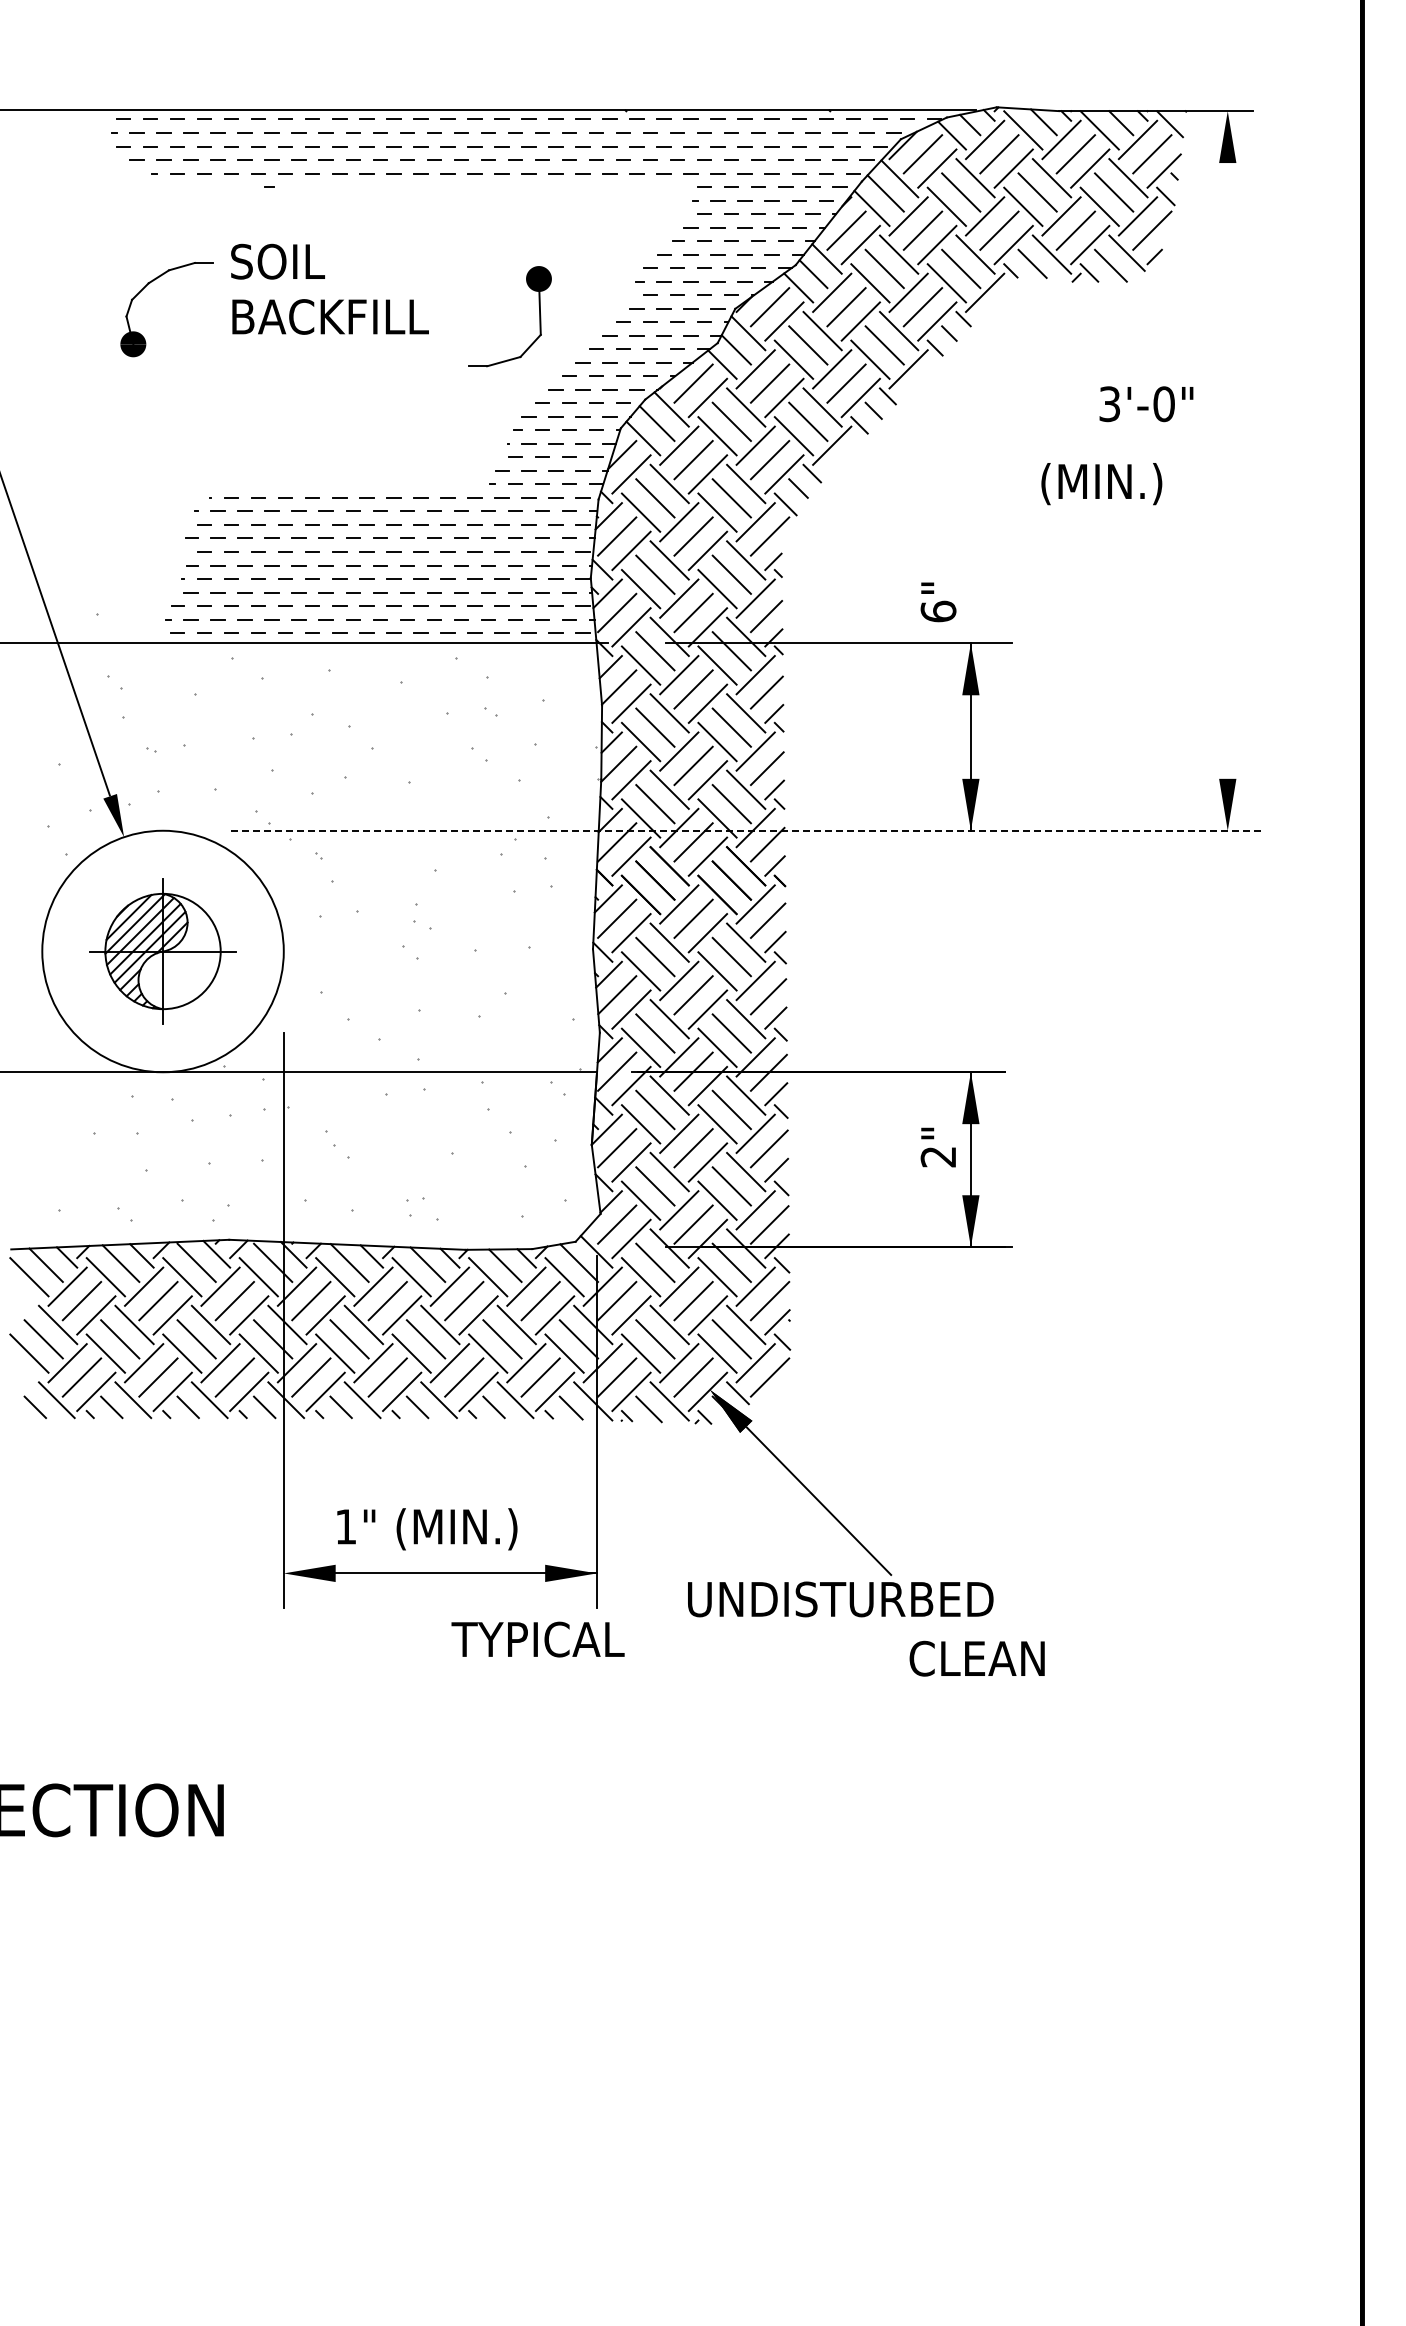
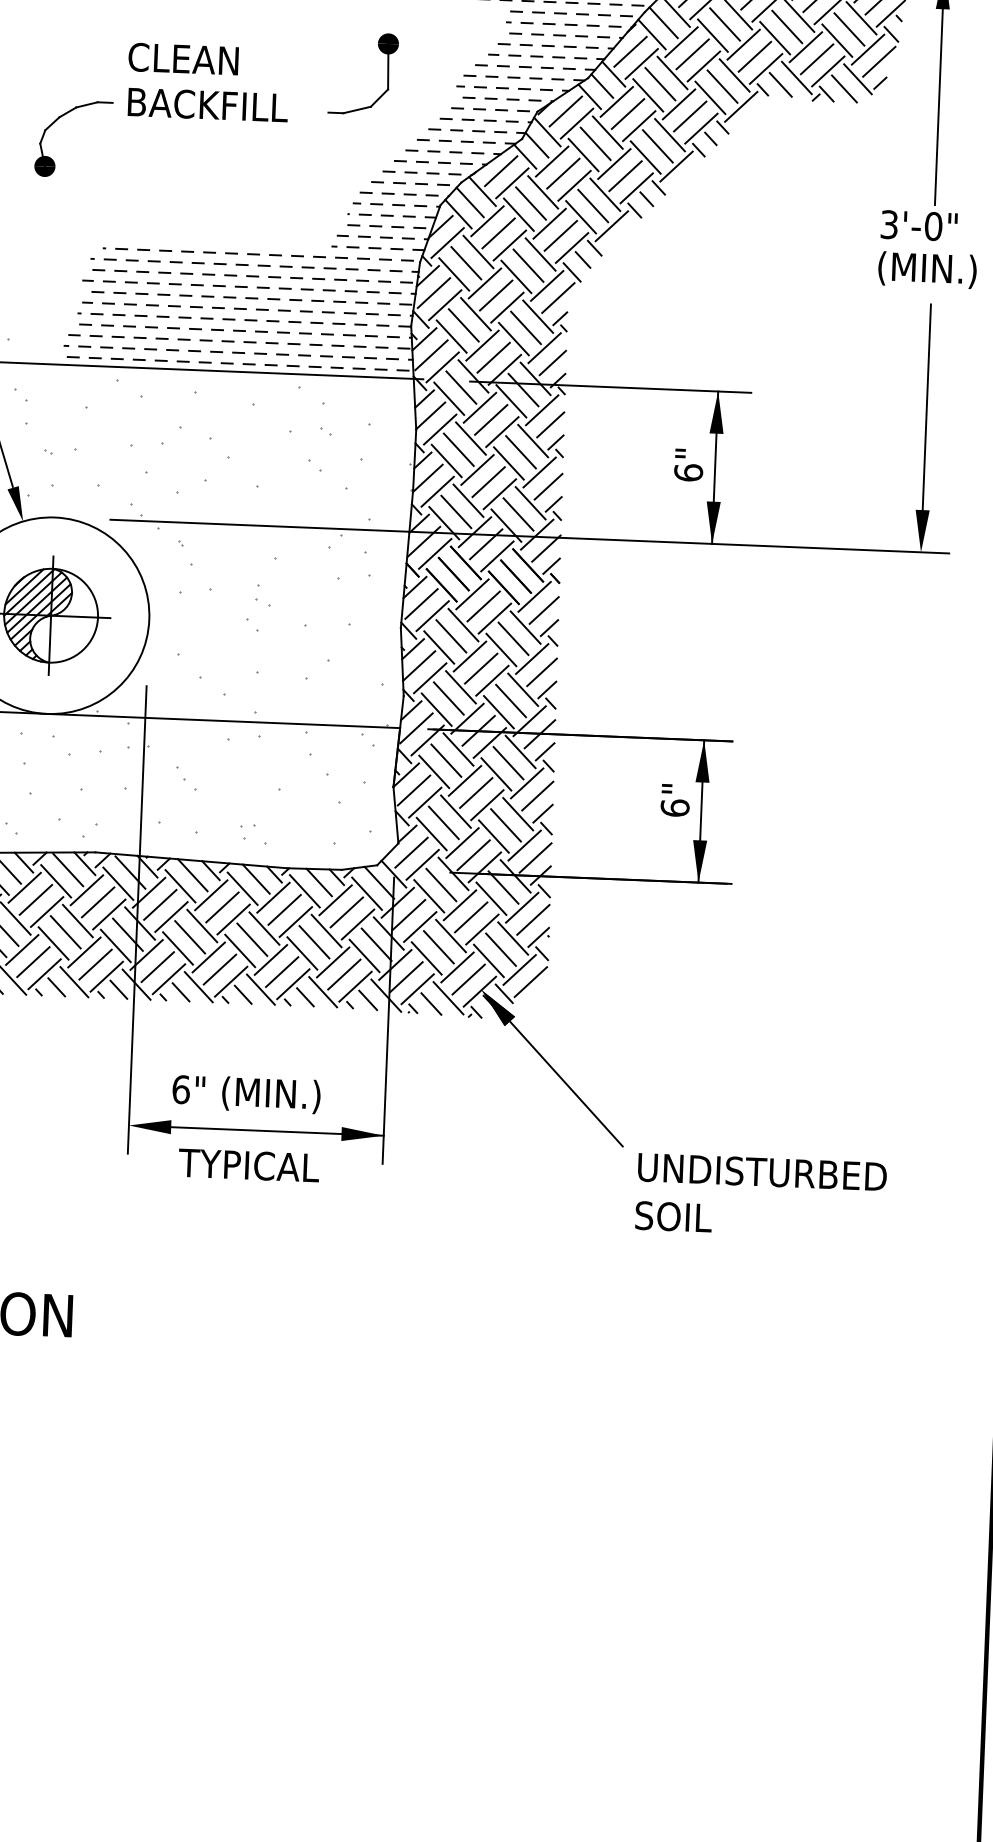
text: (297, 261) -> (182, 58), SOIL -> CLEAN
line: (1227, 283) -> (938, 107), added
part: (145, 287) -> (56, 120), moved
part: (539, 316) -> (387, 74), moved
text: (1146, 404) -> (919, 226), moved
text: (1101, 484) -> (927, 270), moved
text: (938, 602) -> (688, 465), moved
line: (1227, 652) -> (926, 407), added
line: (746, 830) -> (529, 536), dashed -> solid
text: (938, 1156) -> (675, 807), 2" -> 6"
text: (345, 1526) -> (180, 1089), 1" -> 6"
text: (840, 1599) -> (762, 1172), moved
text: (537, 1639) -> (248, 1165), moved
text: (976, 1658) -> (689, 1217), CLEAN -> SOIL

